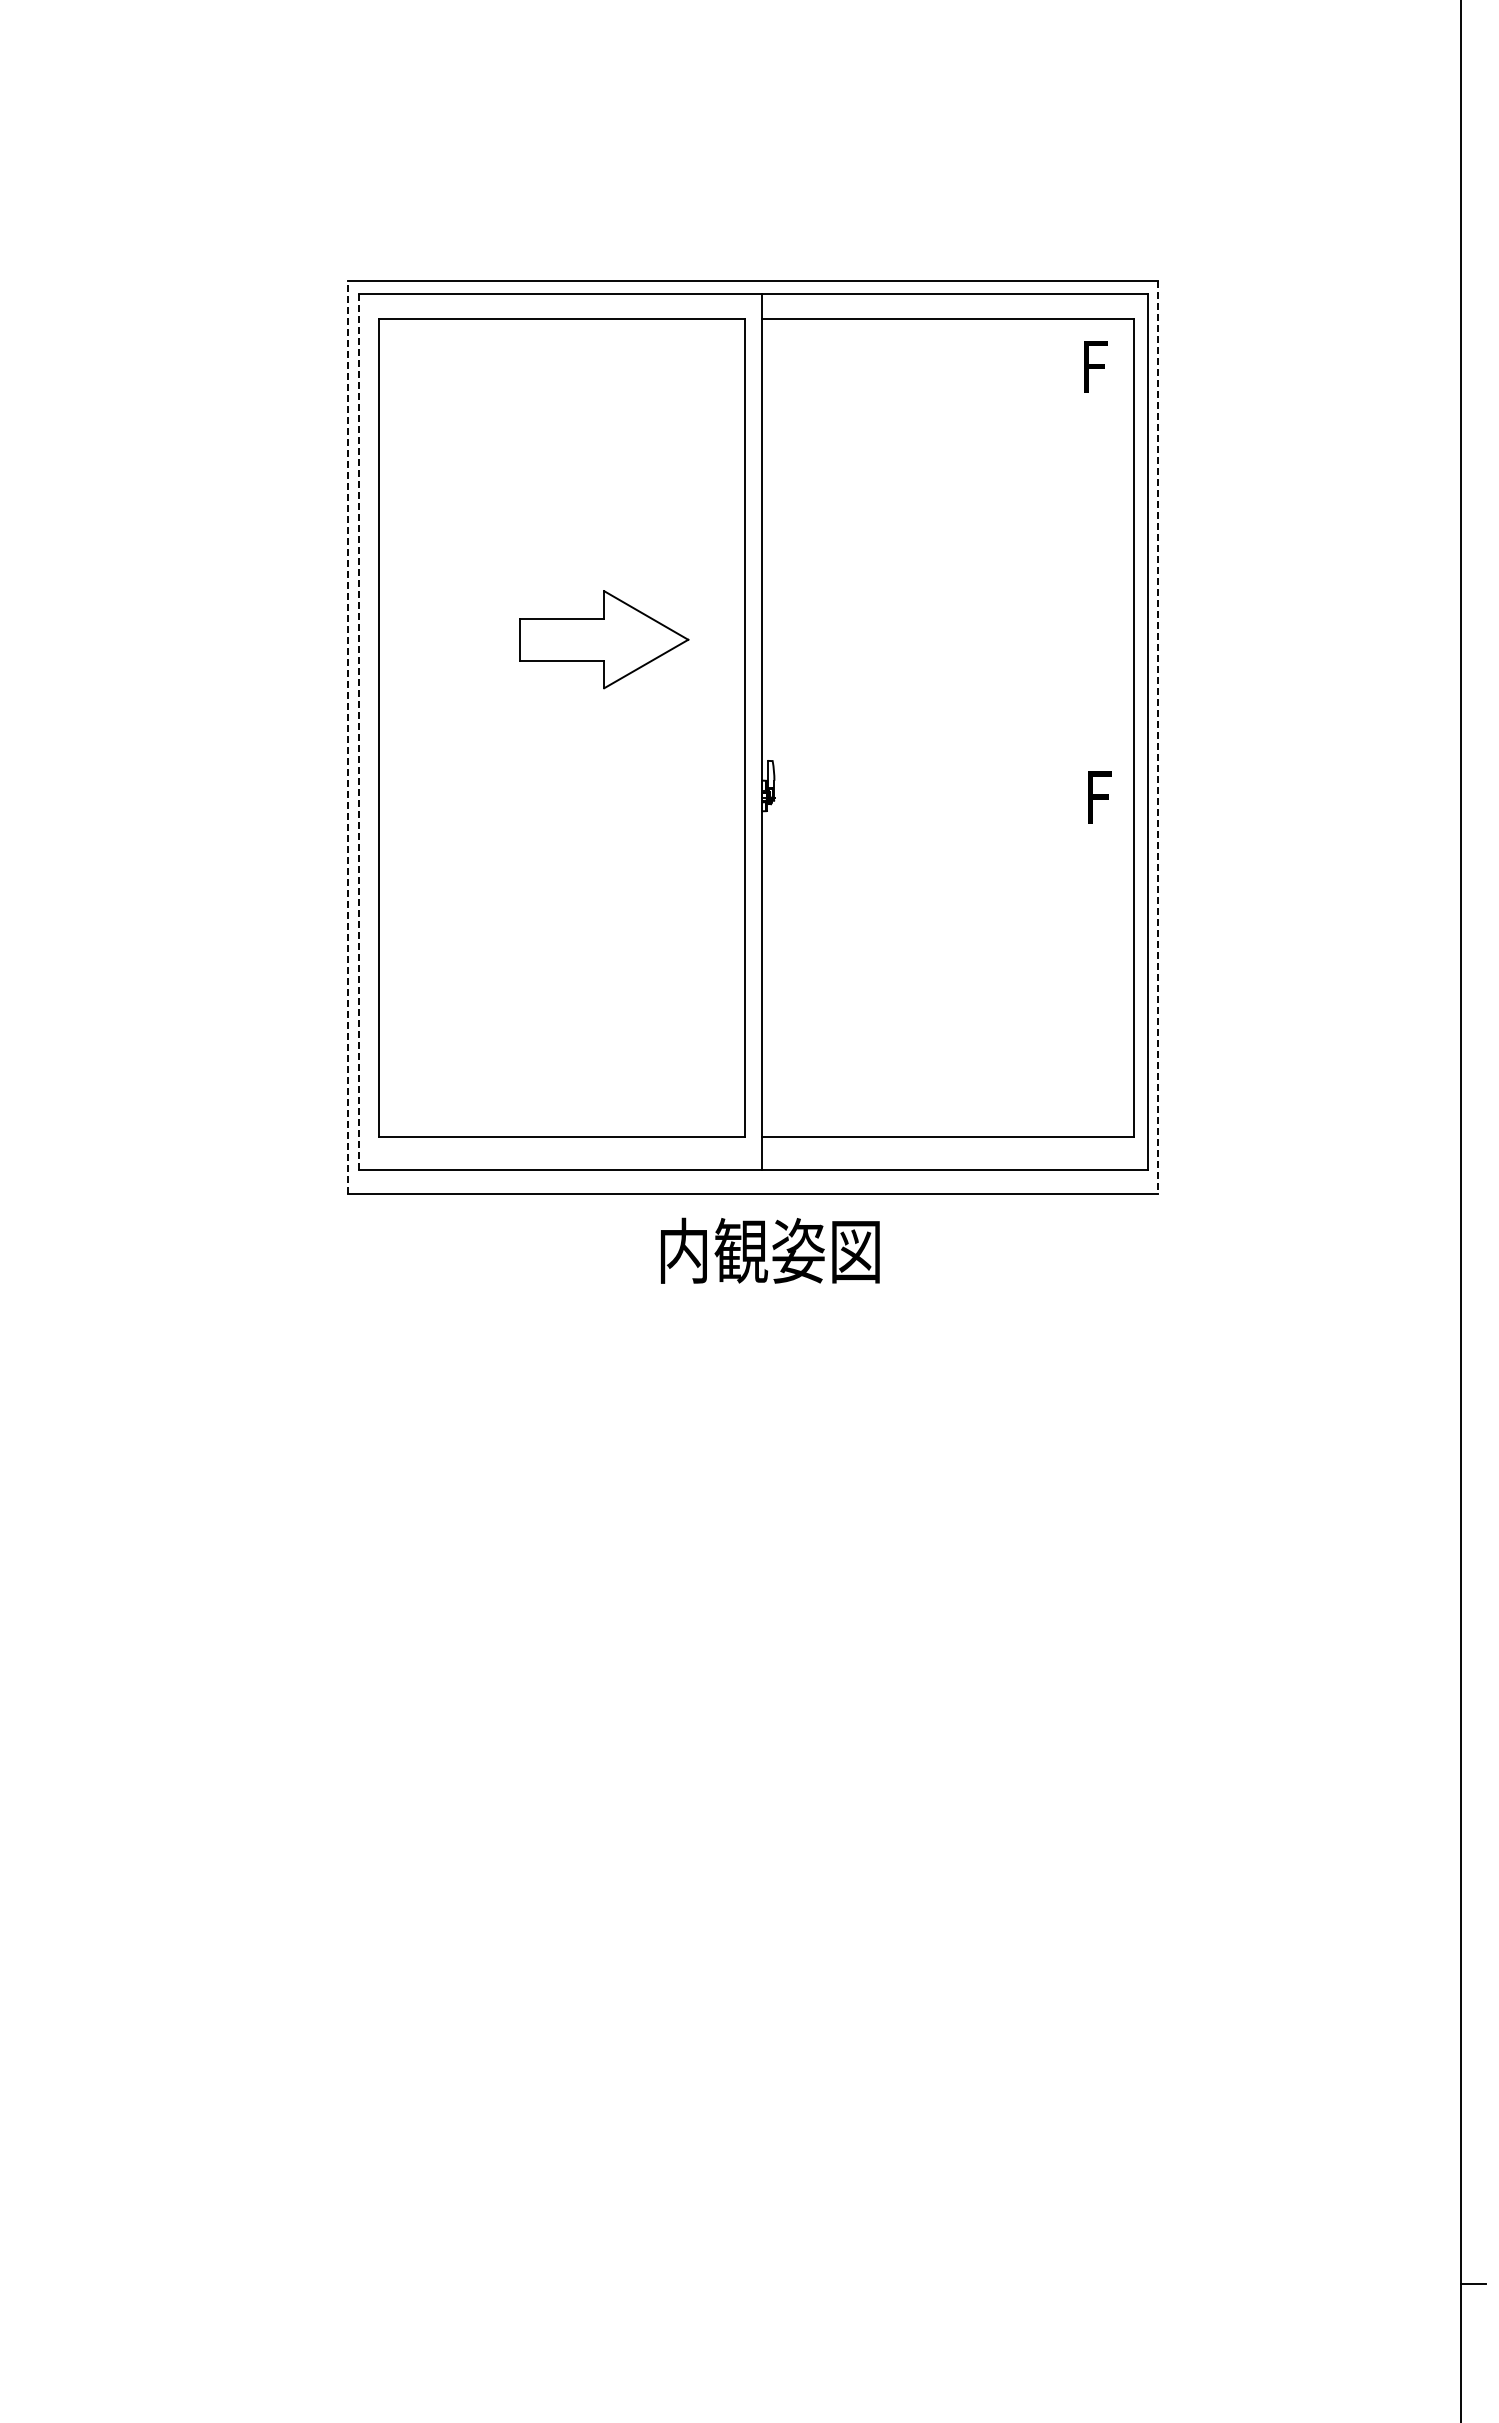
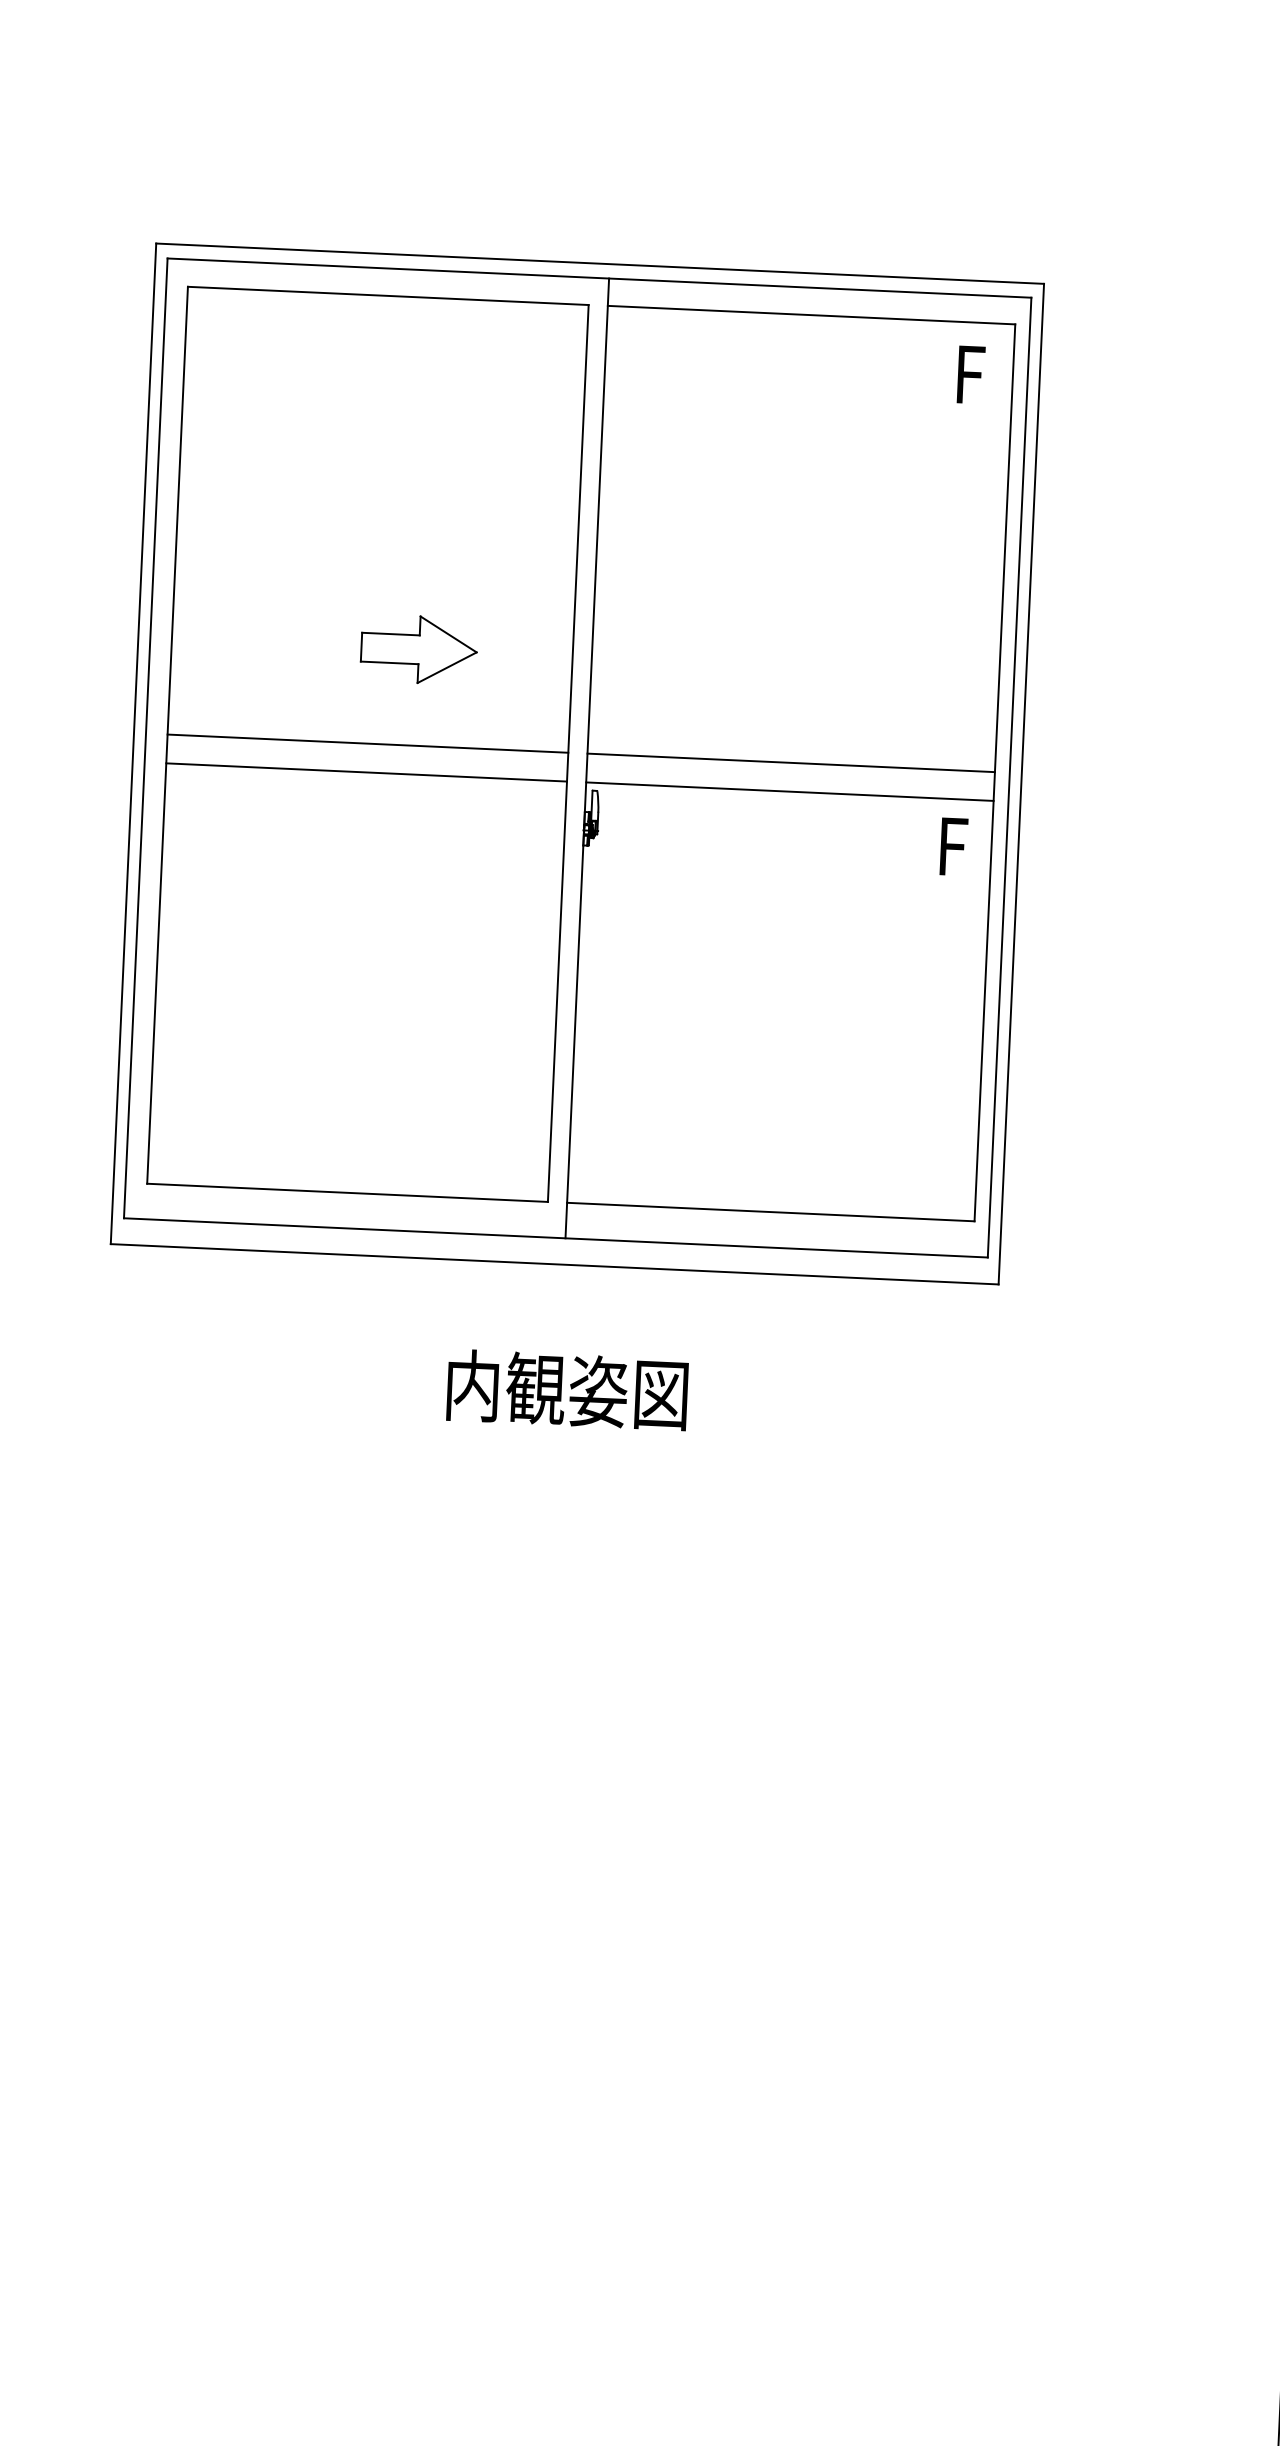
part: (604, 639) -> (419, 649), size x0.62
line: (561, 727) -> (367, 743), added
line: (947, 727) -> (790, 762), added
line: (359, 731) -> (146, 738), dashed -> solid
line: (348, 737) -> (133, 744), dashed -> solid
line: (1158, 737) -> (1021, 784), dashed -> solid
line: (561, 753) -> (366, 772), added
line: (947, 753) -> (789, 791), added
text: (770, 1250) -> (567, 1389), moved

